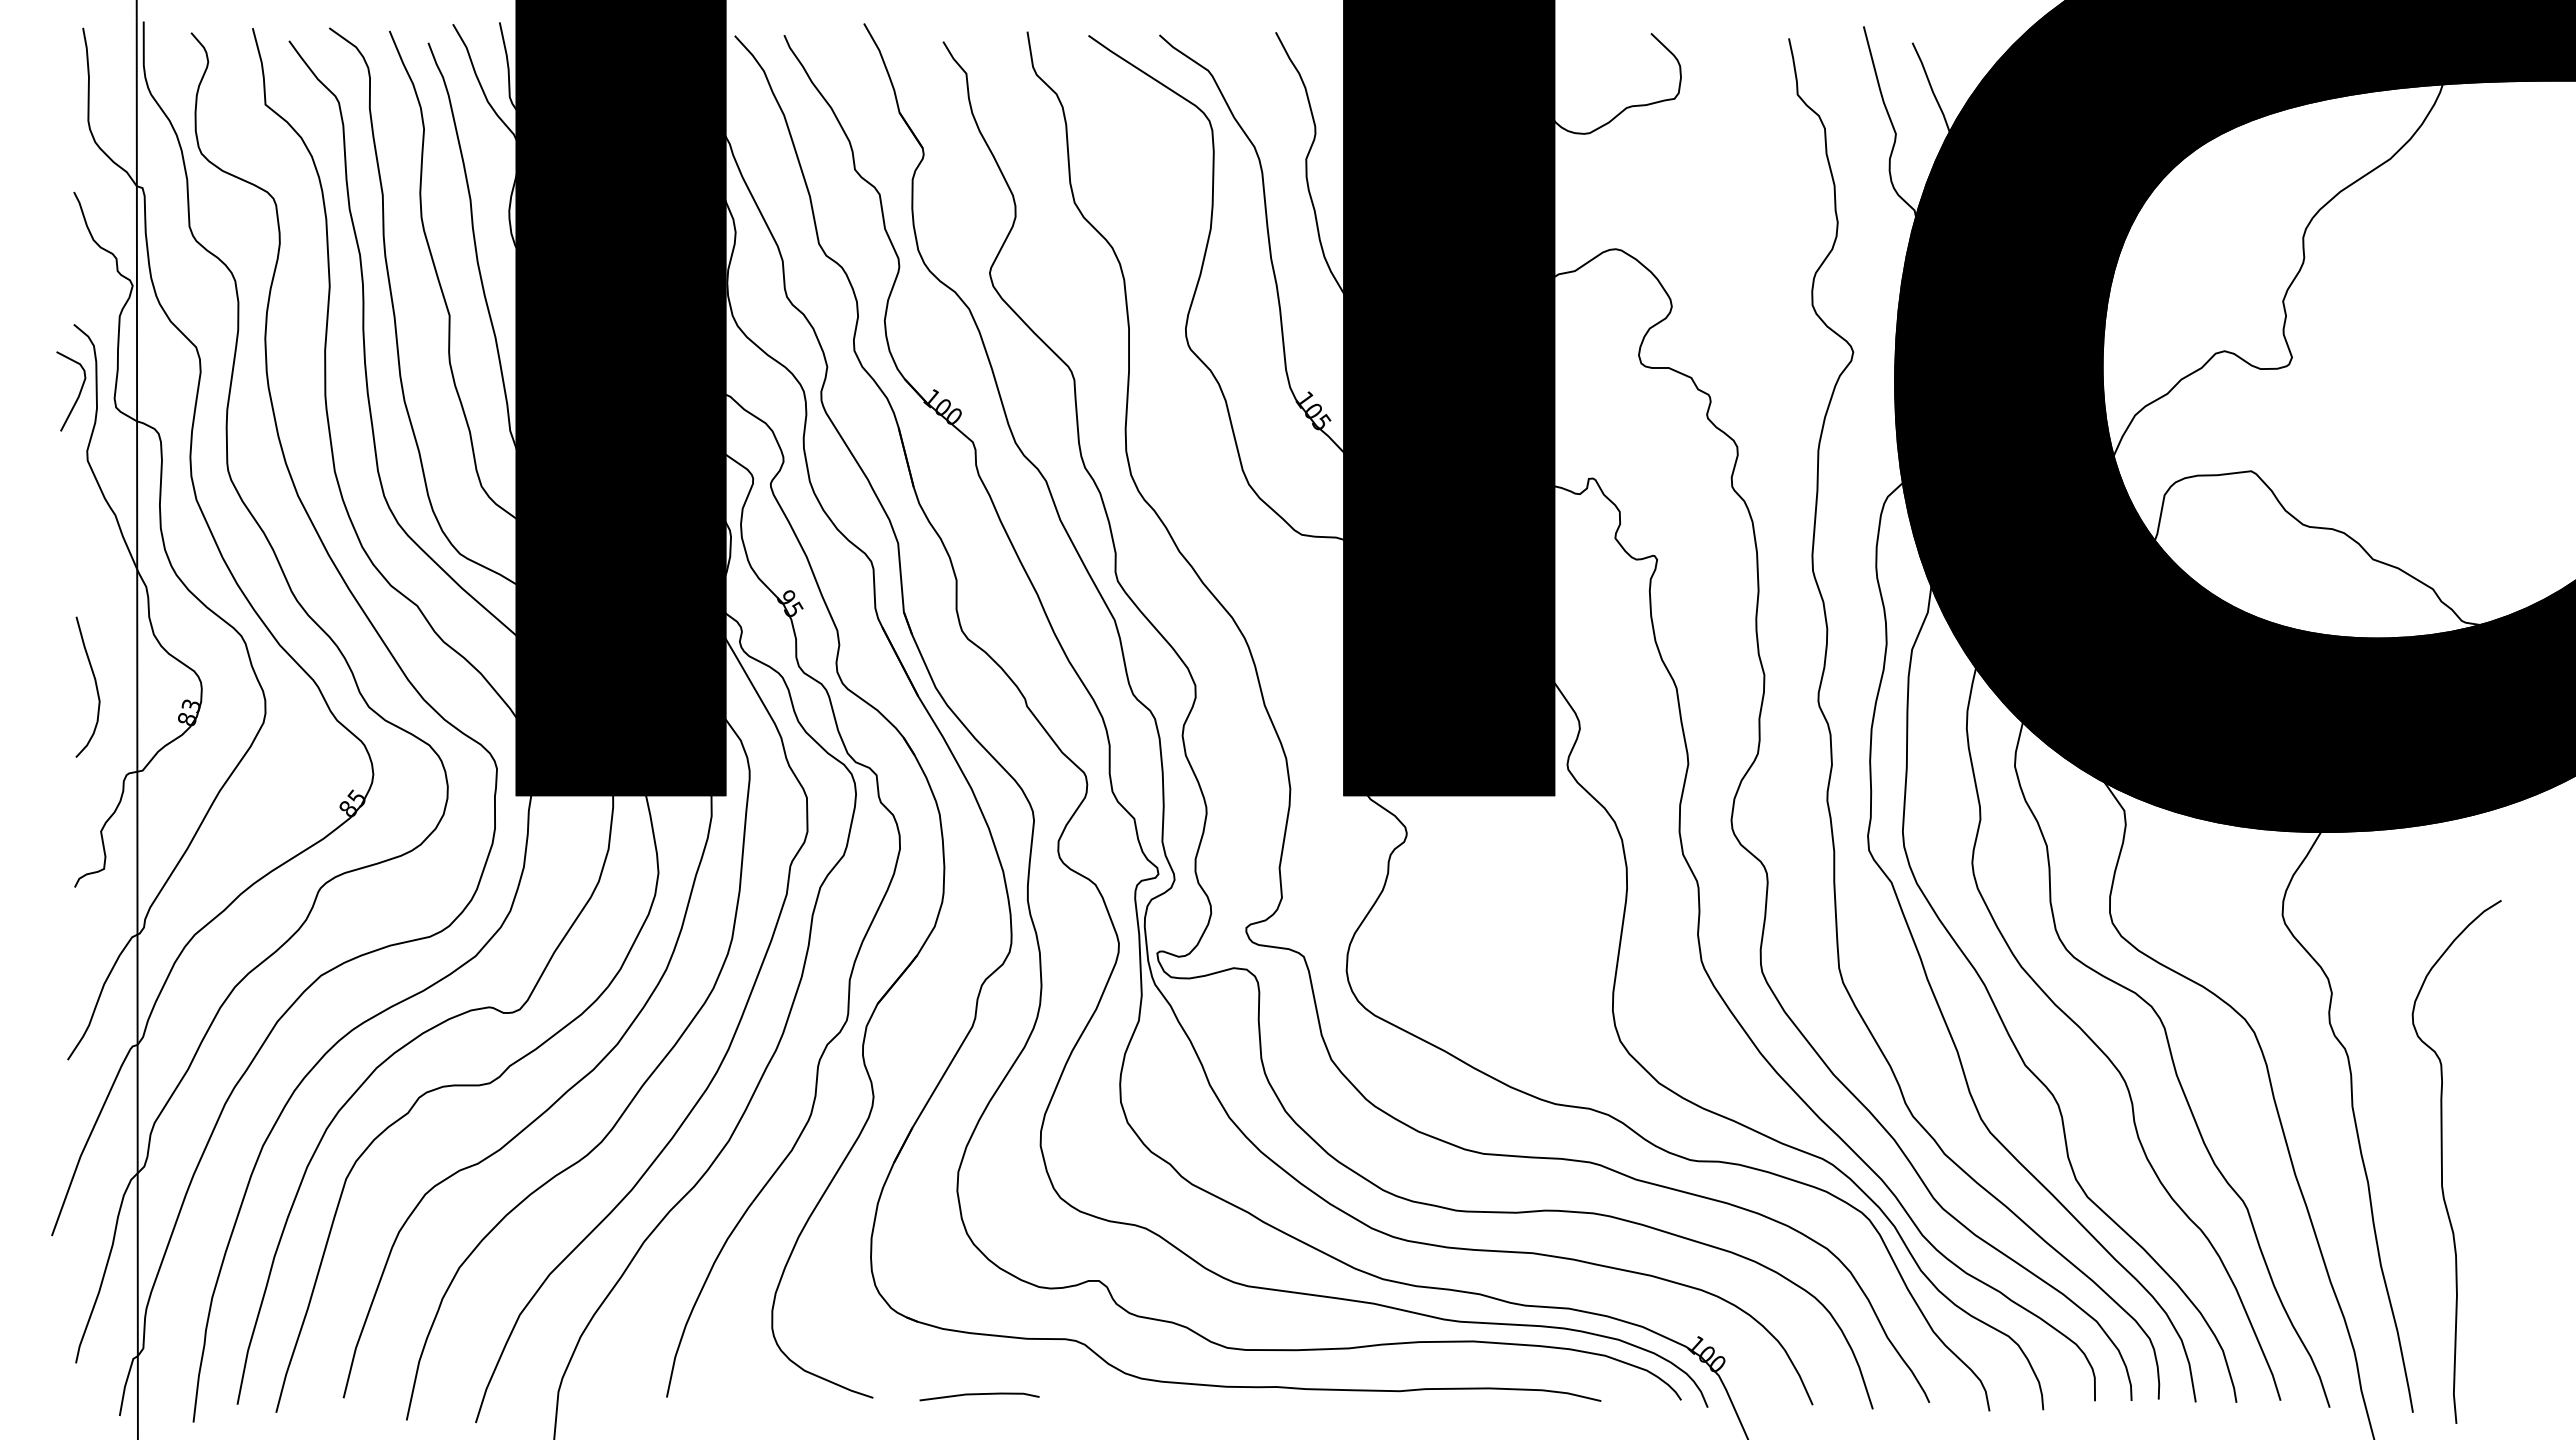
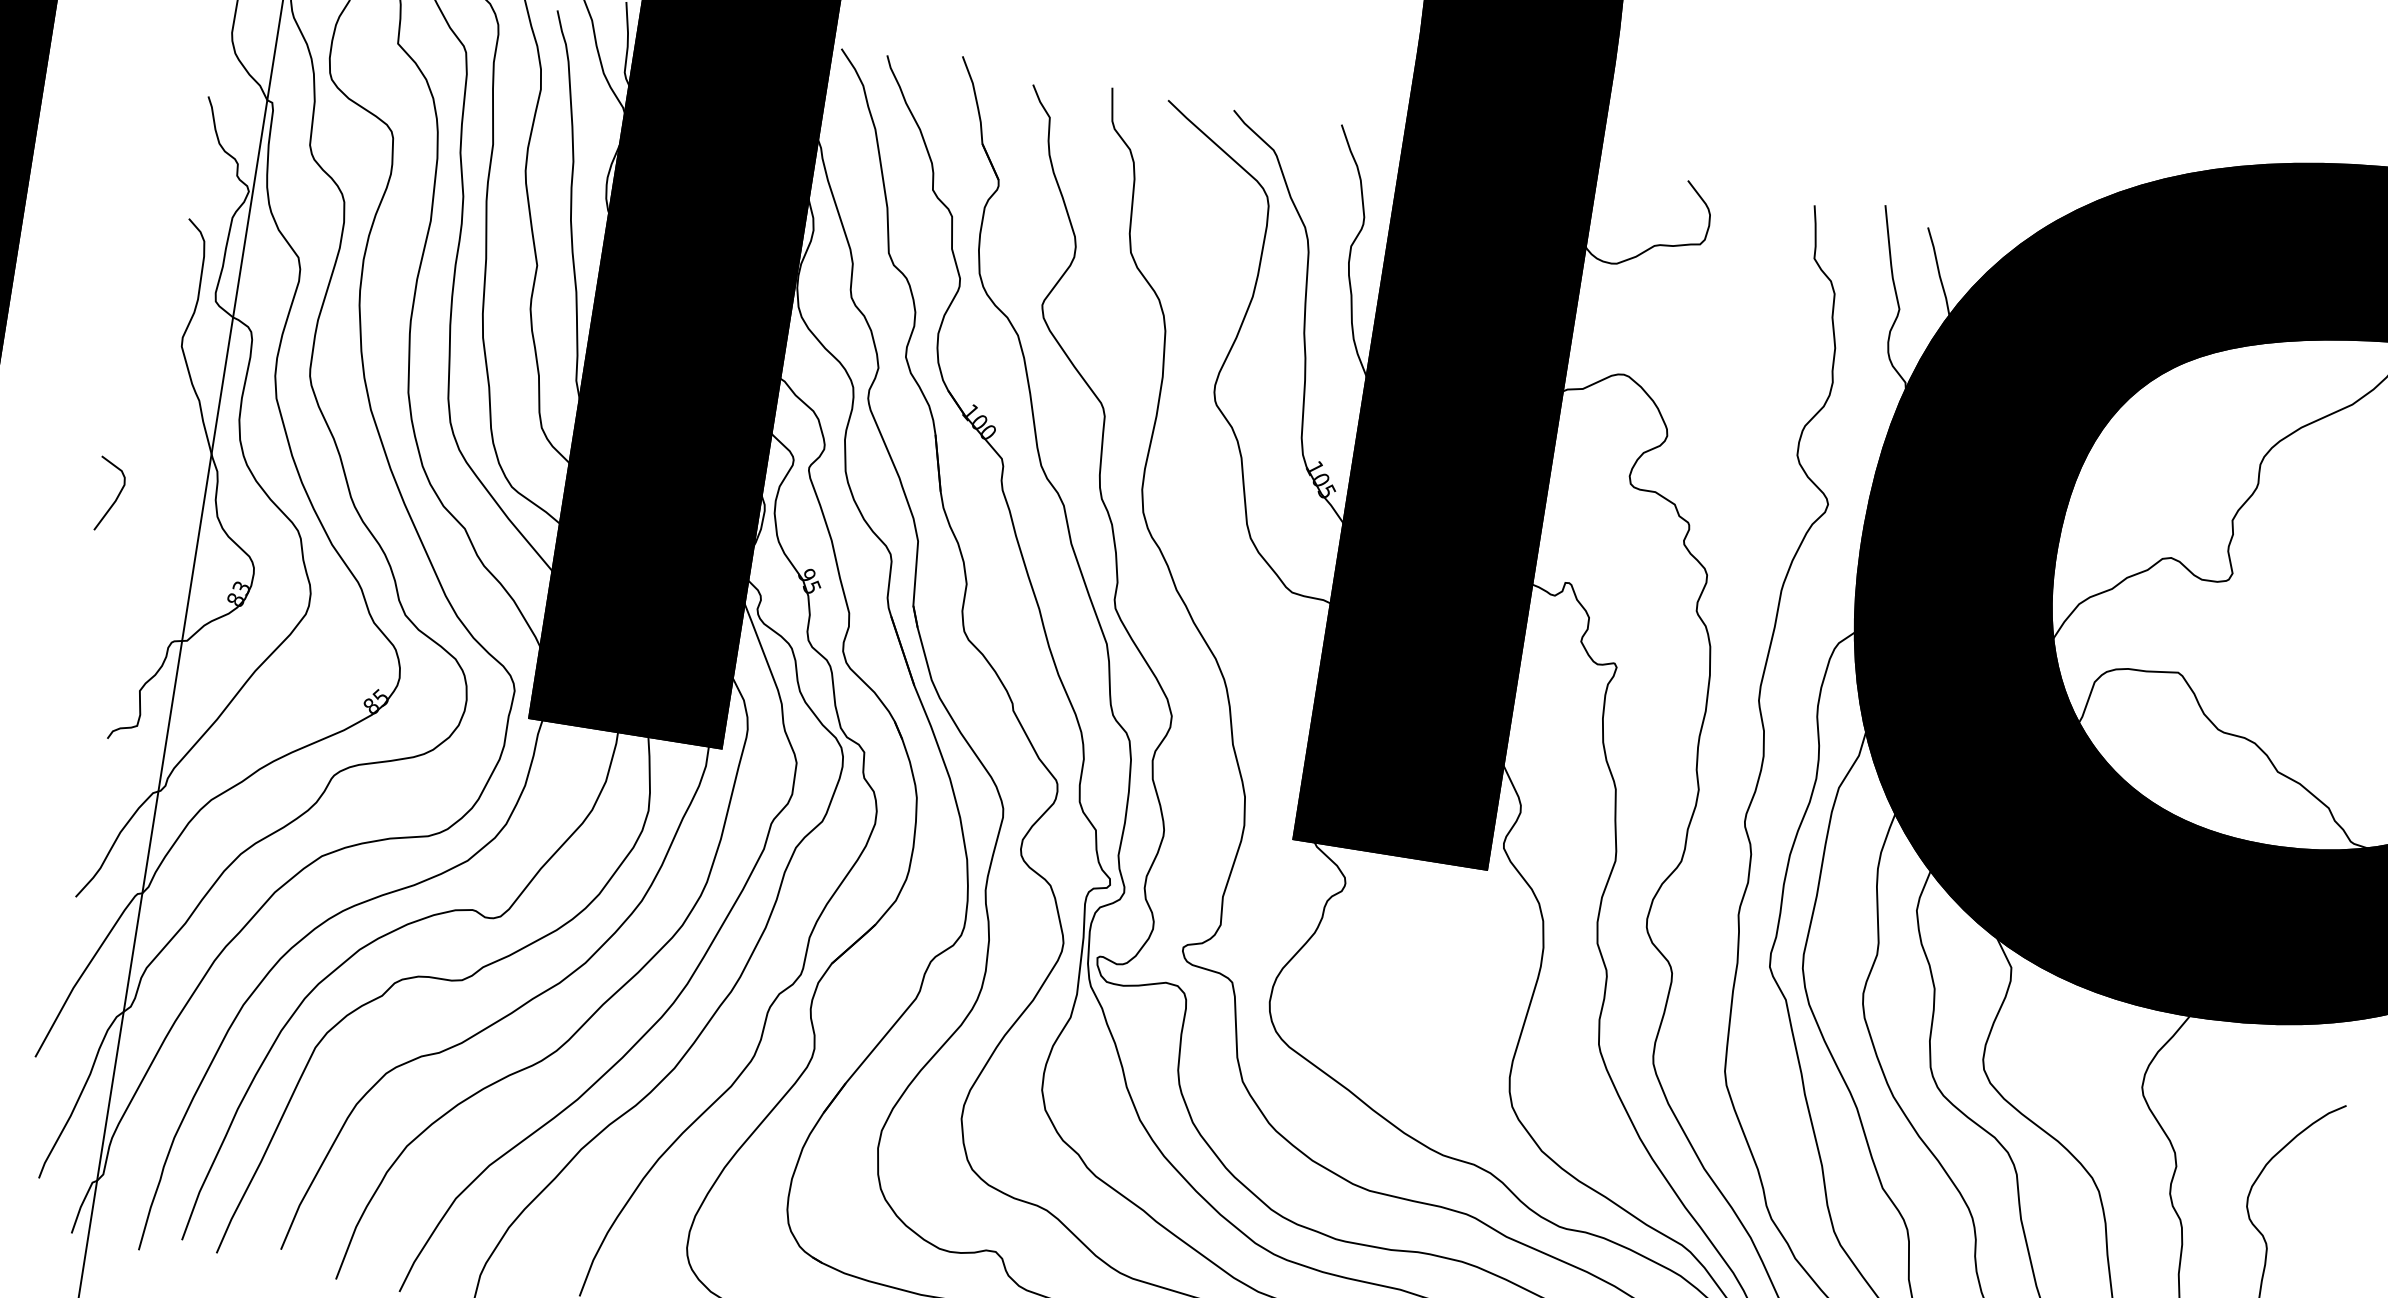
curve: (78, 394) -> (115, 498), moved
curve: (95, 686) -> (155, 556), removed

